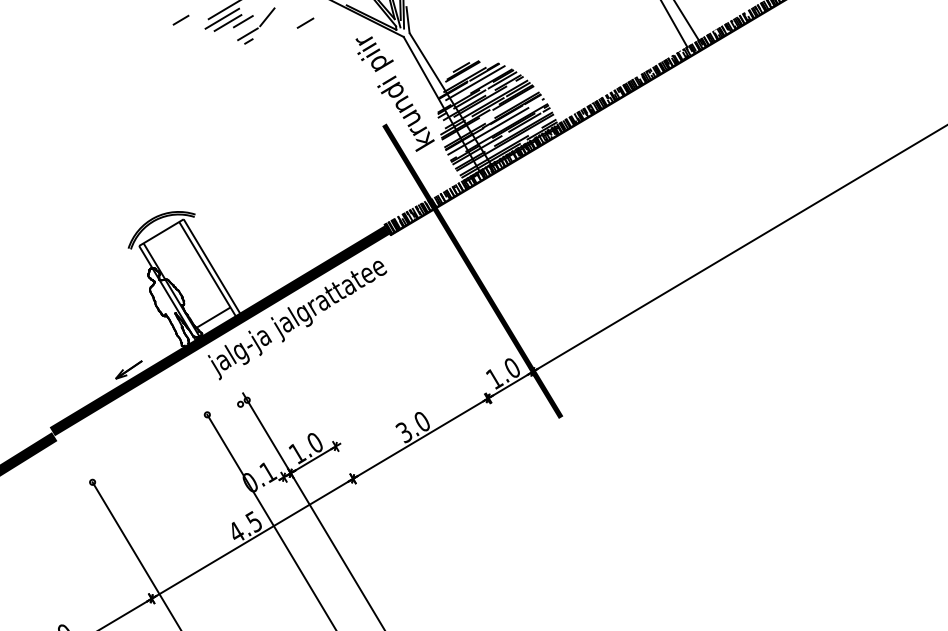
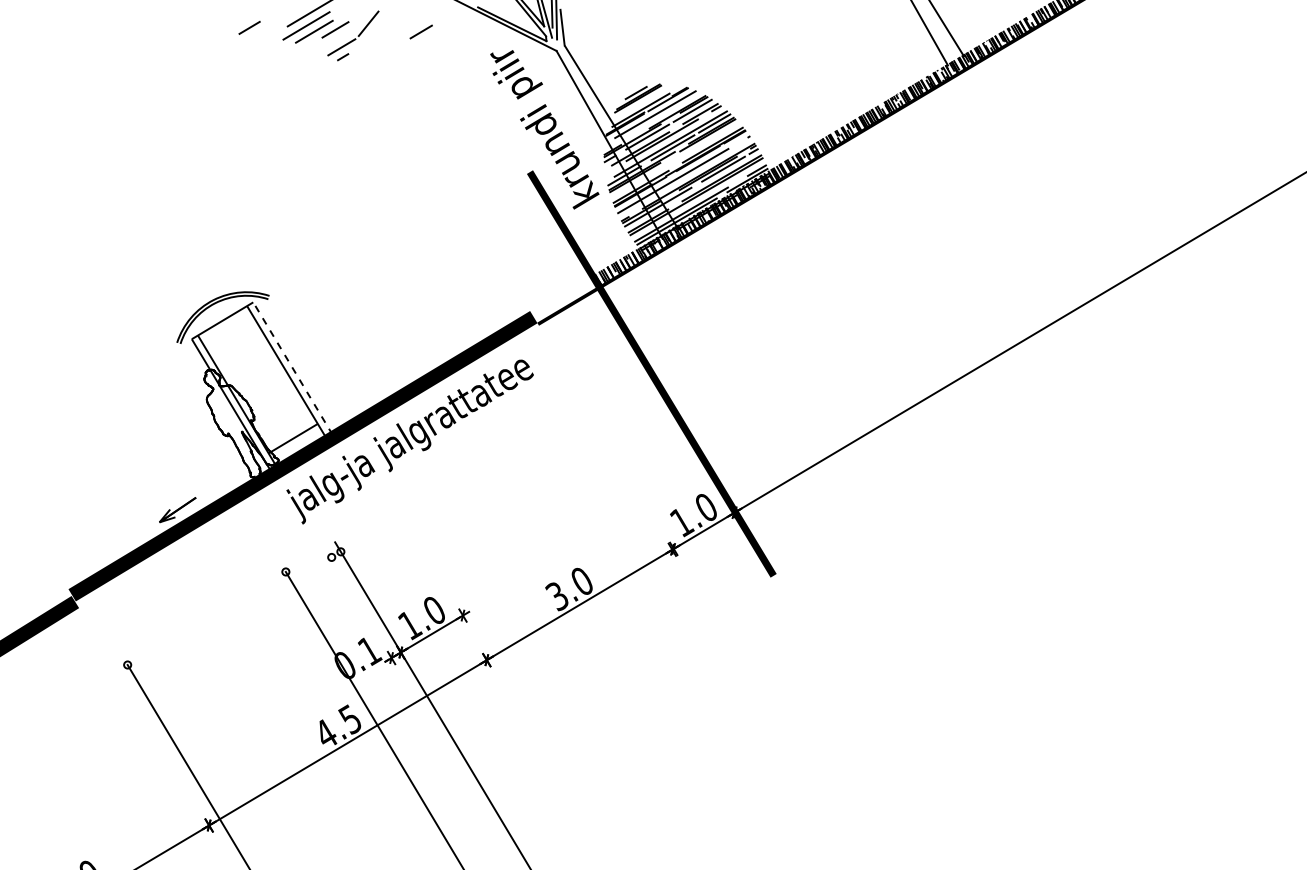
hatch: (410, 217) -> (565, 299), removed
line: (212, 267) -> (292, 368), solid -> dashed

